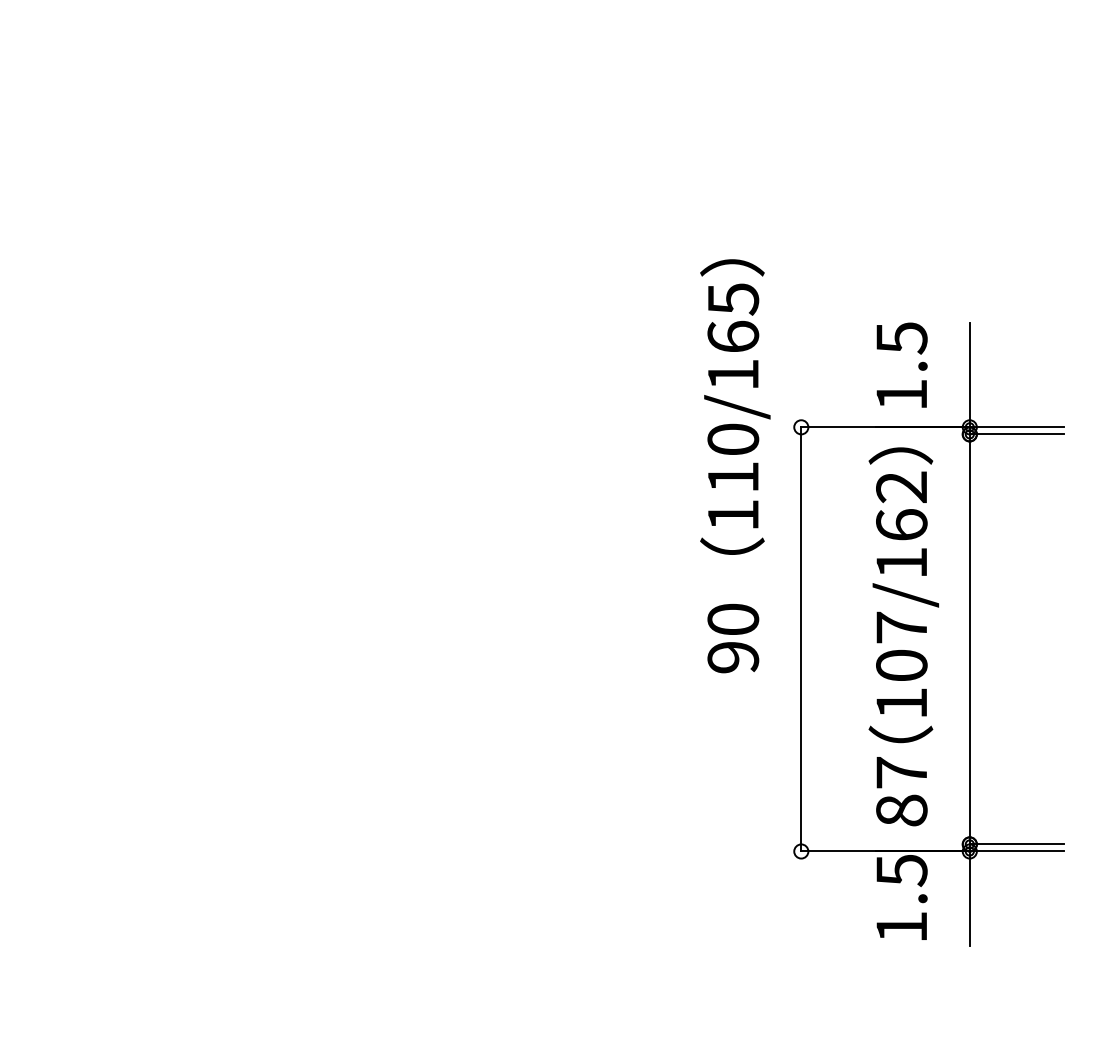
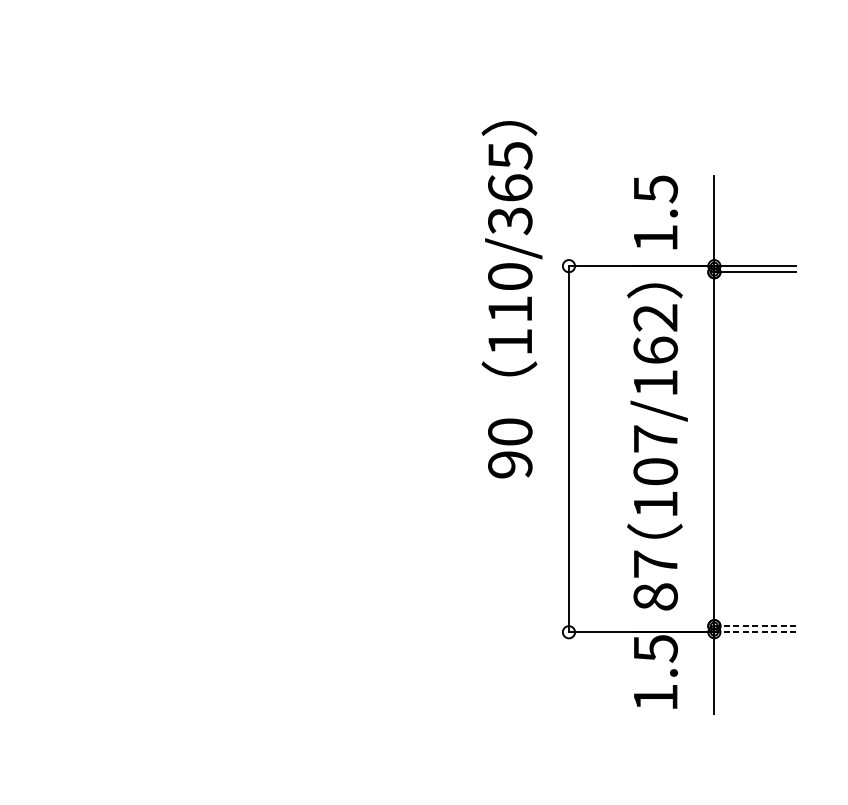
text: (733, 375) -> (510, 221), 110/165 -> 110/365
line: (1017, 844) -> (755, 626), solid -> dashed
line: (1017, 851) -> (755, 632), solid -> dashed

